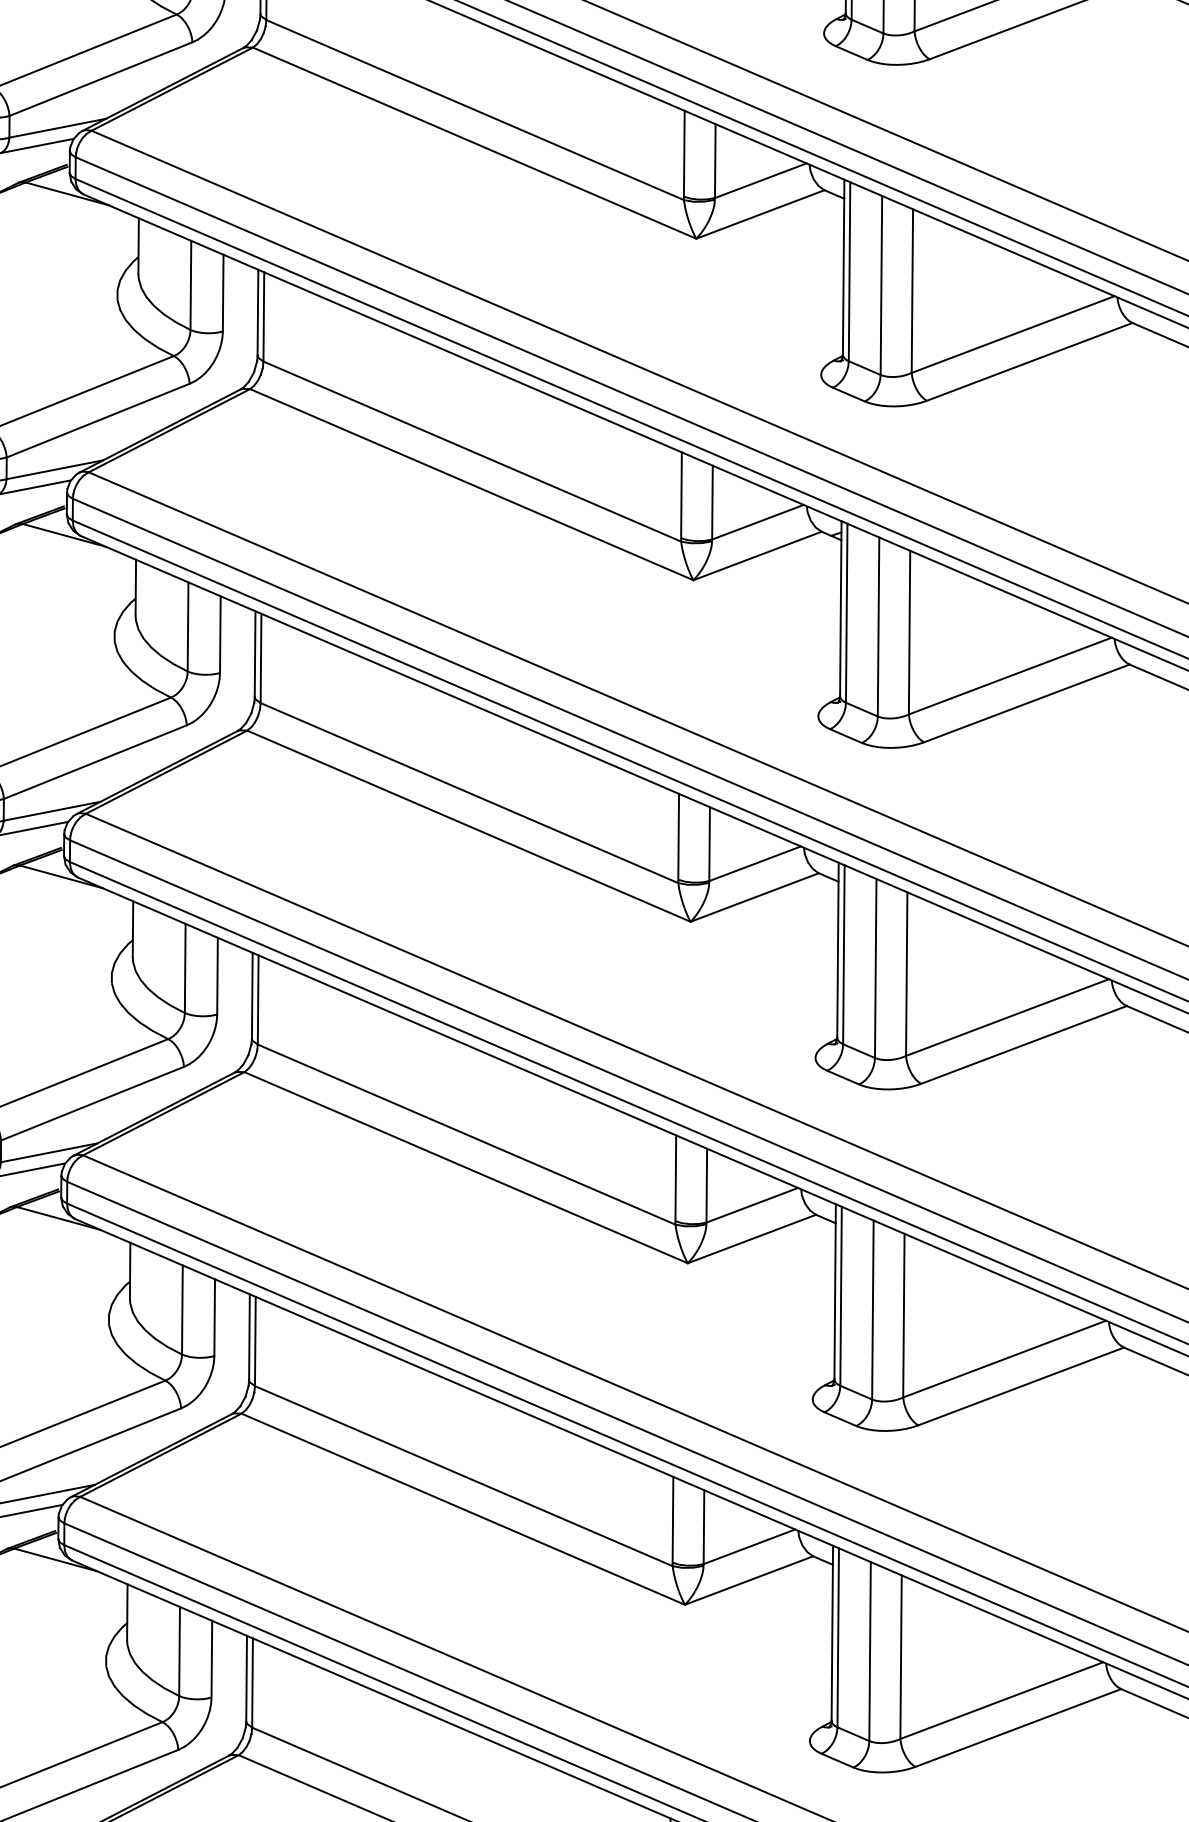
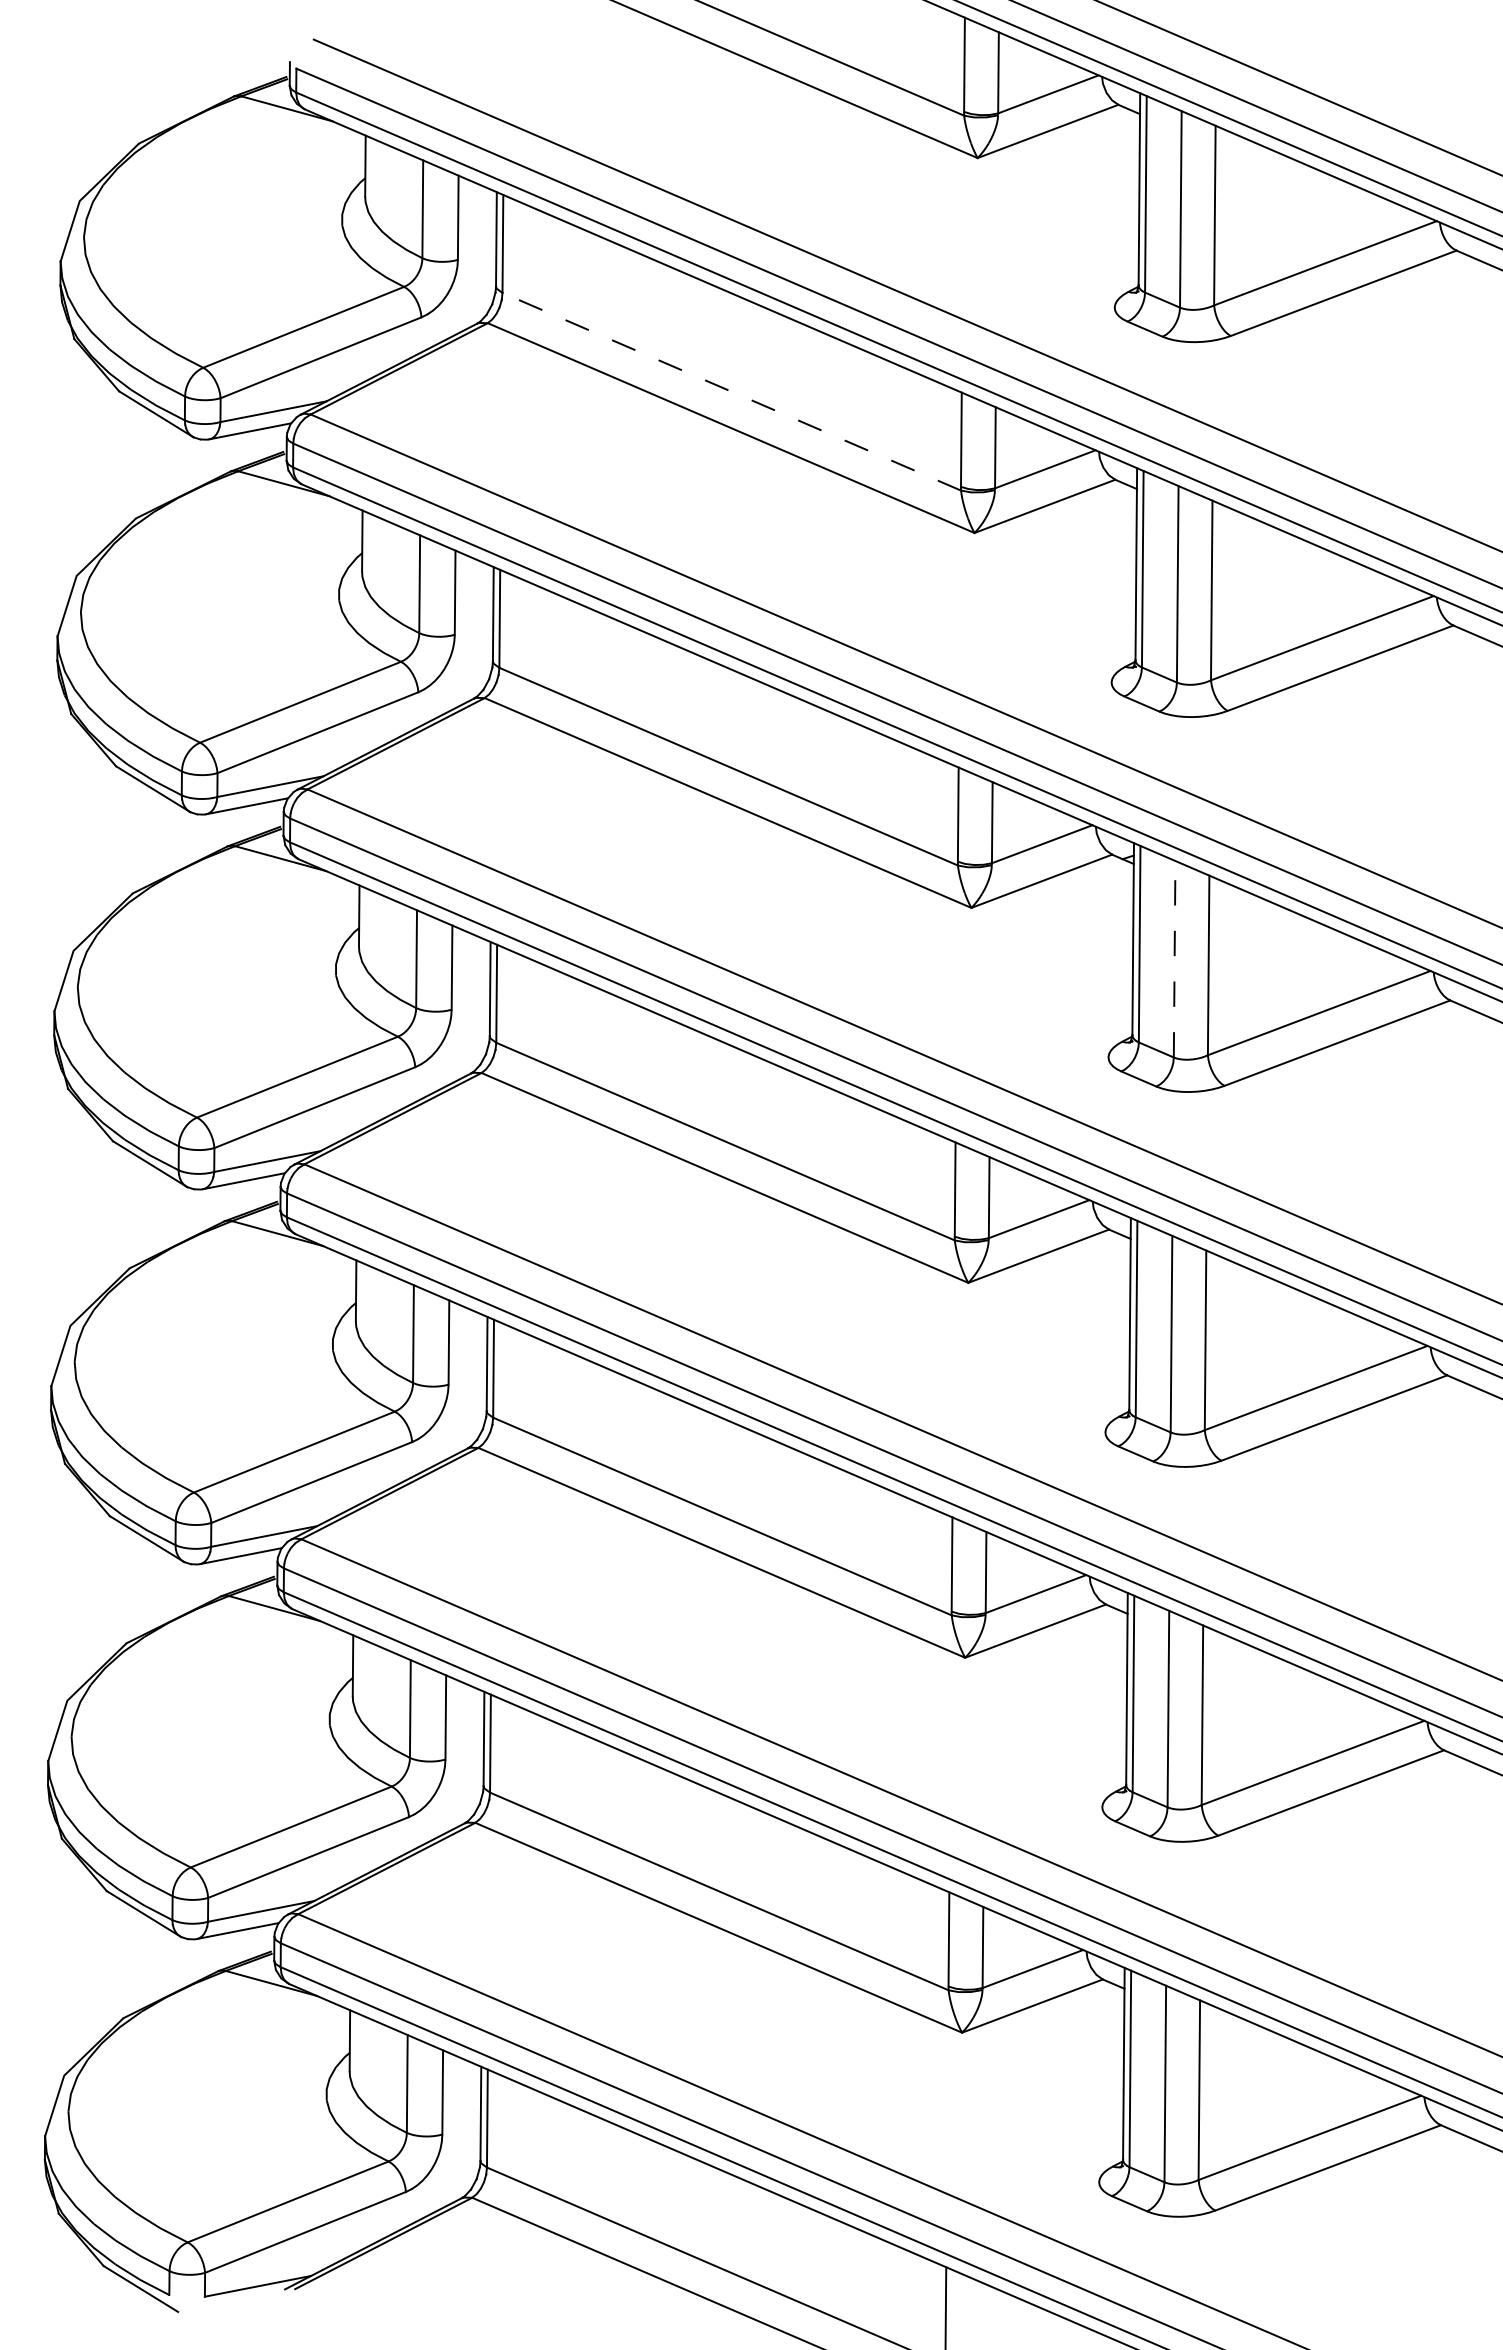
line: (474, 109) -> (731, 391), solid -> dashed
line: (878, 626) -> (1174, 958), solid -> dashed

